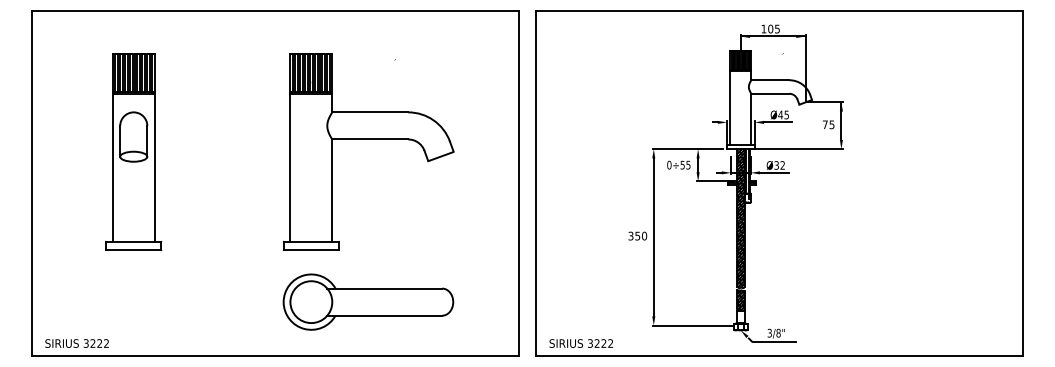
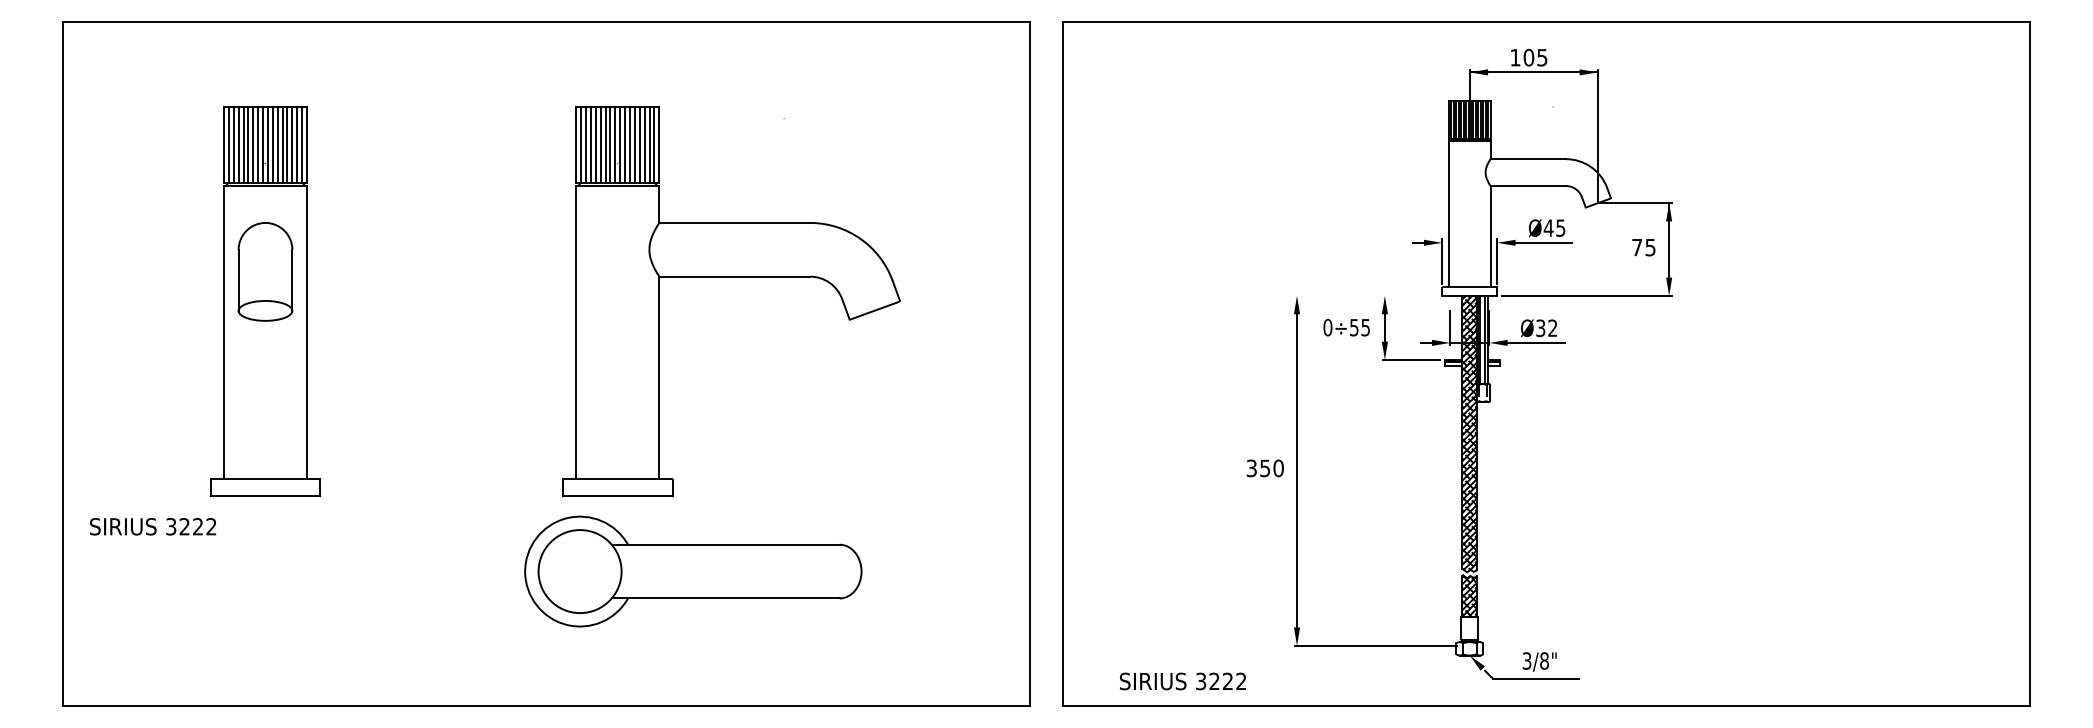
line: (687, 149) -> (1363, 296), removed
part: (368, 301) -> (693, 570), moved
text: (76, 343) -> (151, 526), moved
text: (580, 343) -> (1181, 681), moved

